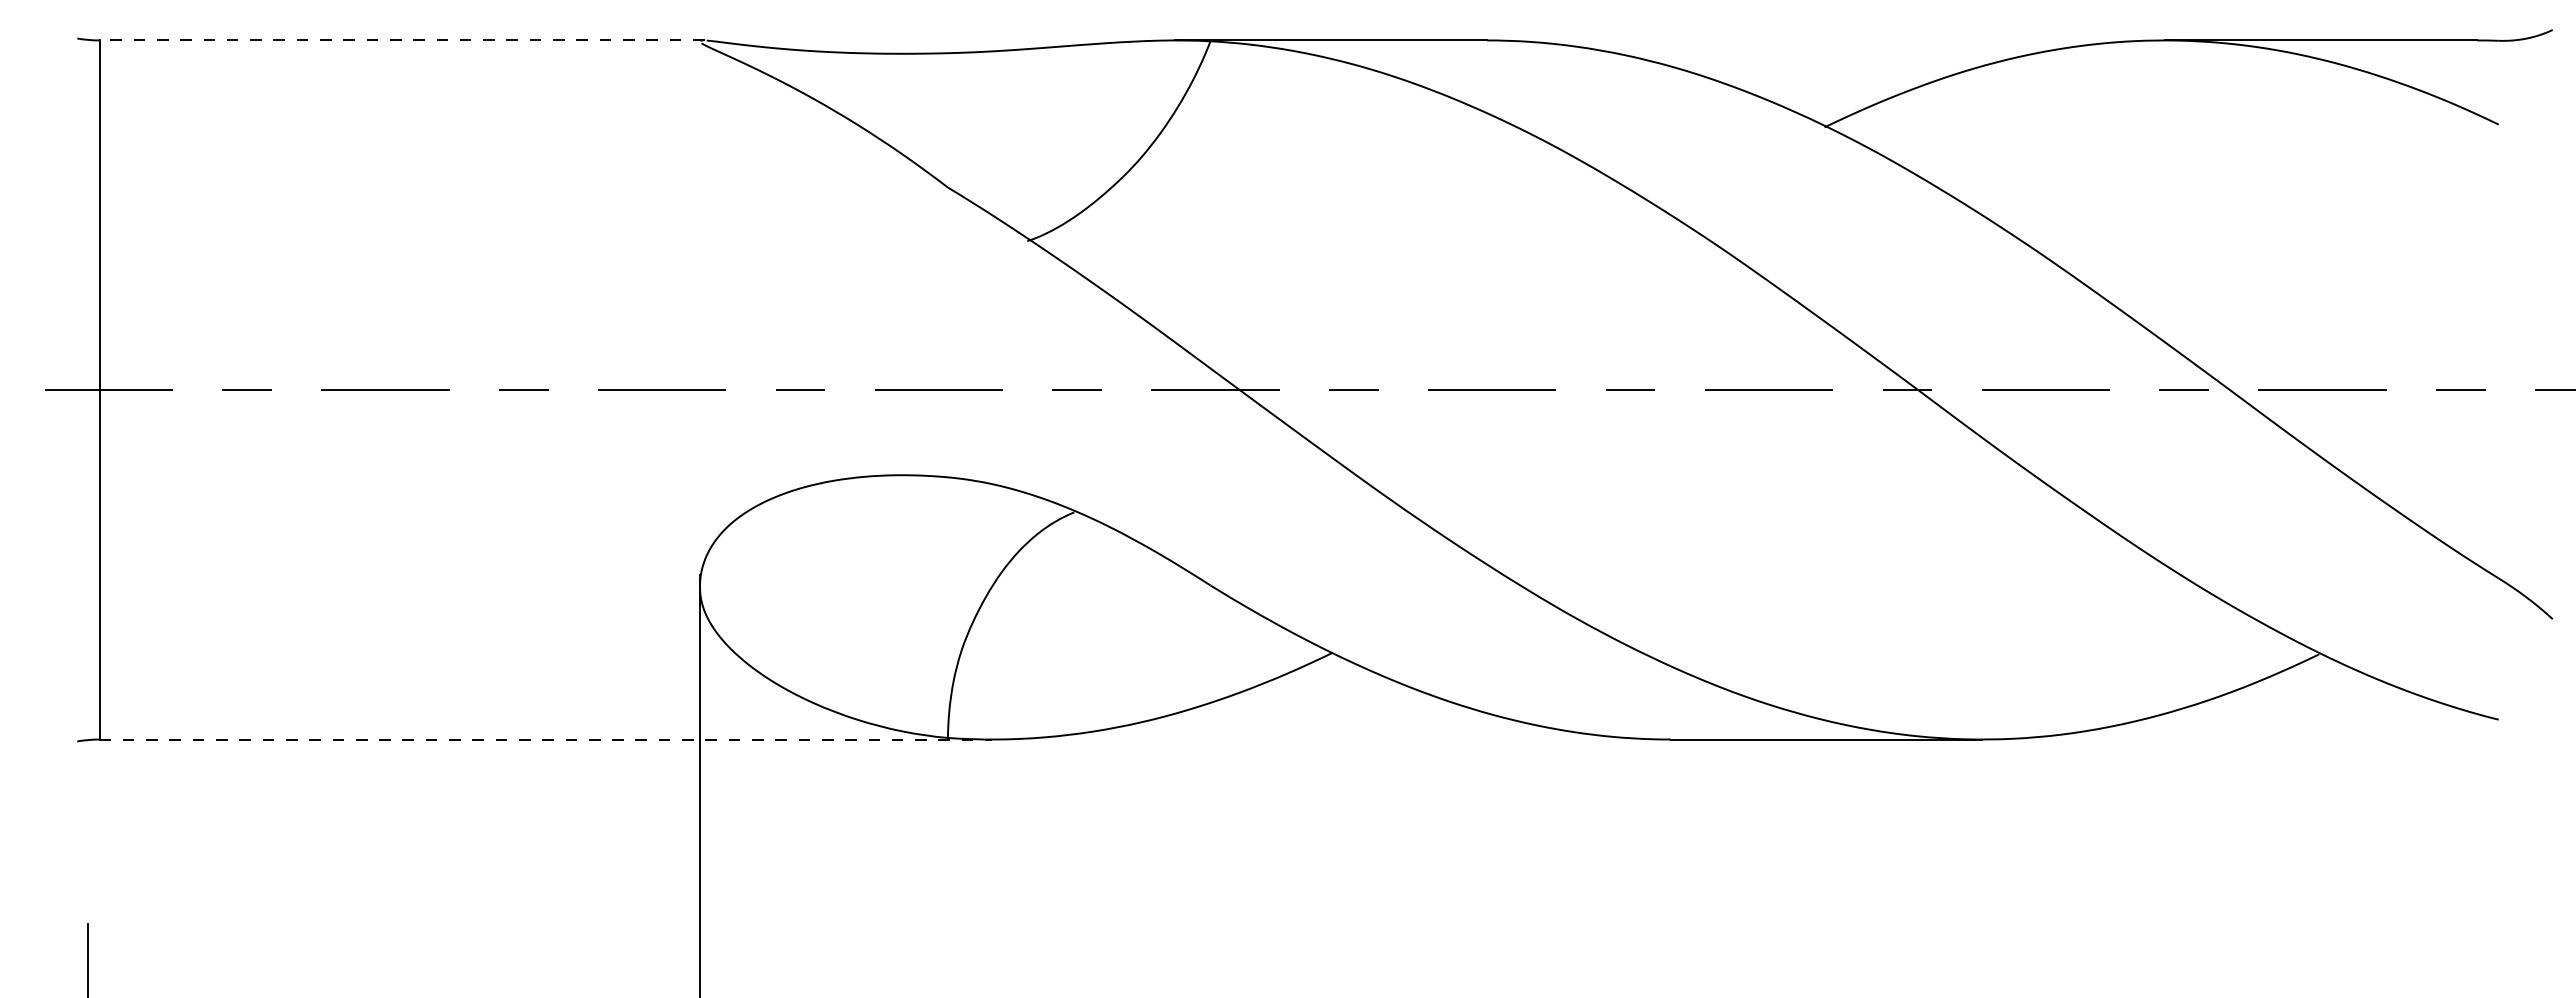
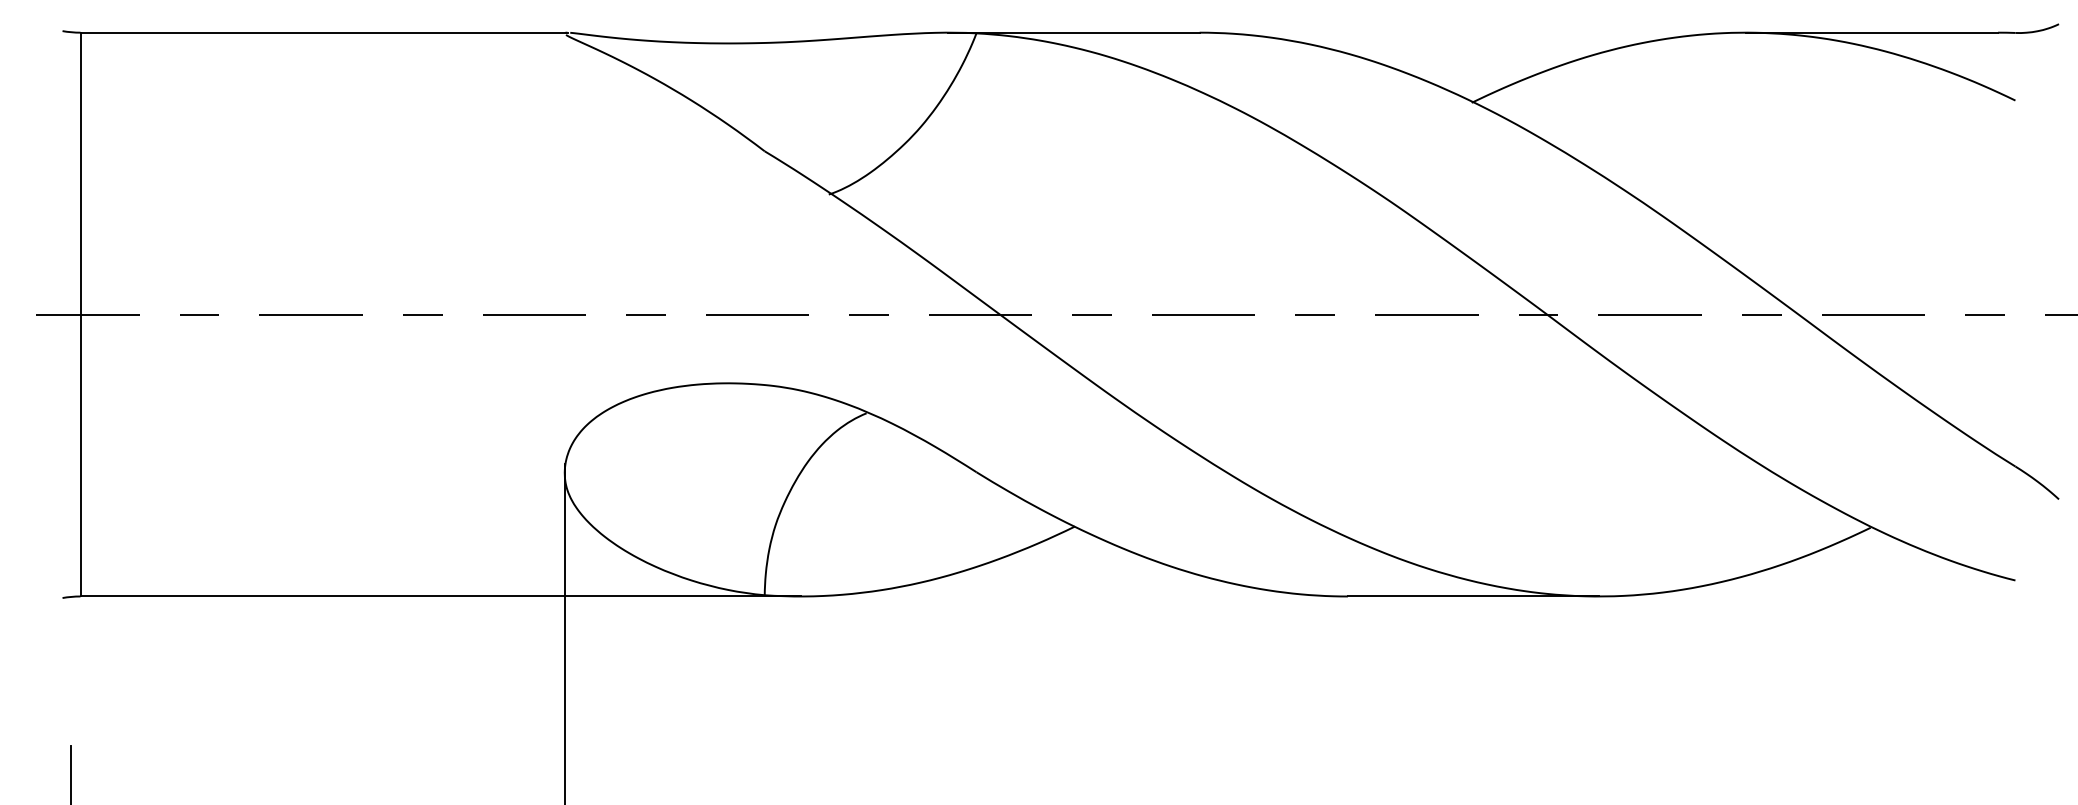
line: (401, 40) -> (324, 32), dashed -> solid
line: (546, 739) -> (440, 596), dashed -> solid

